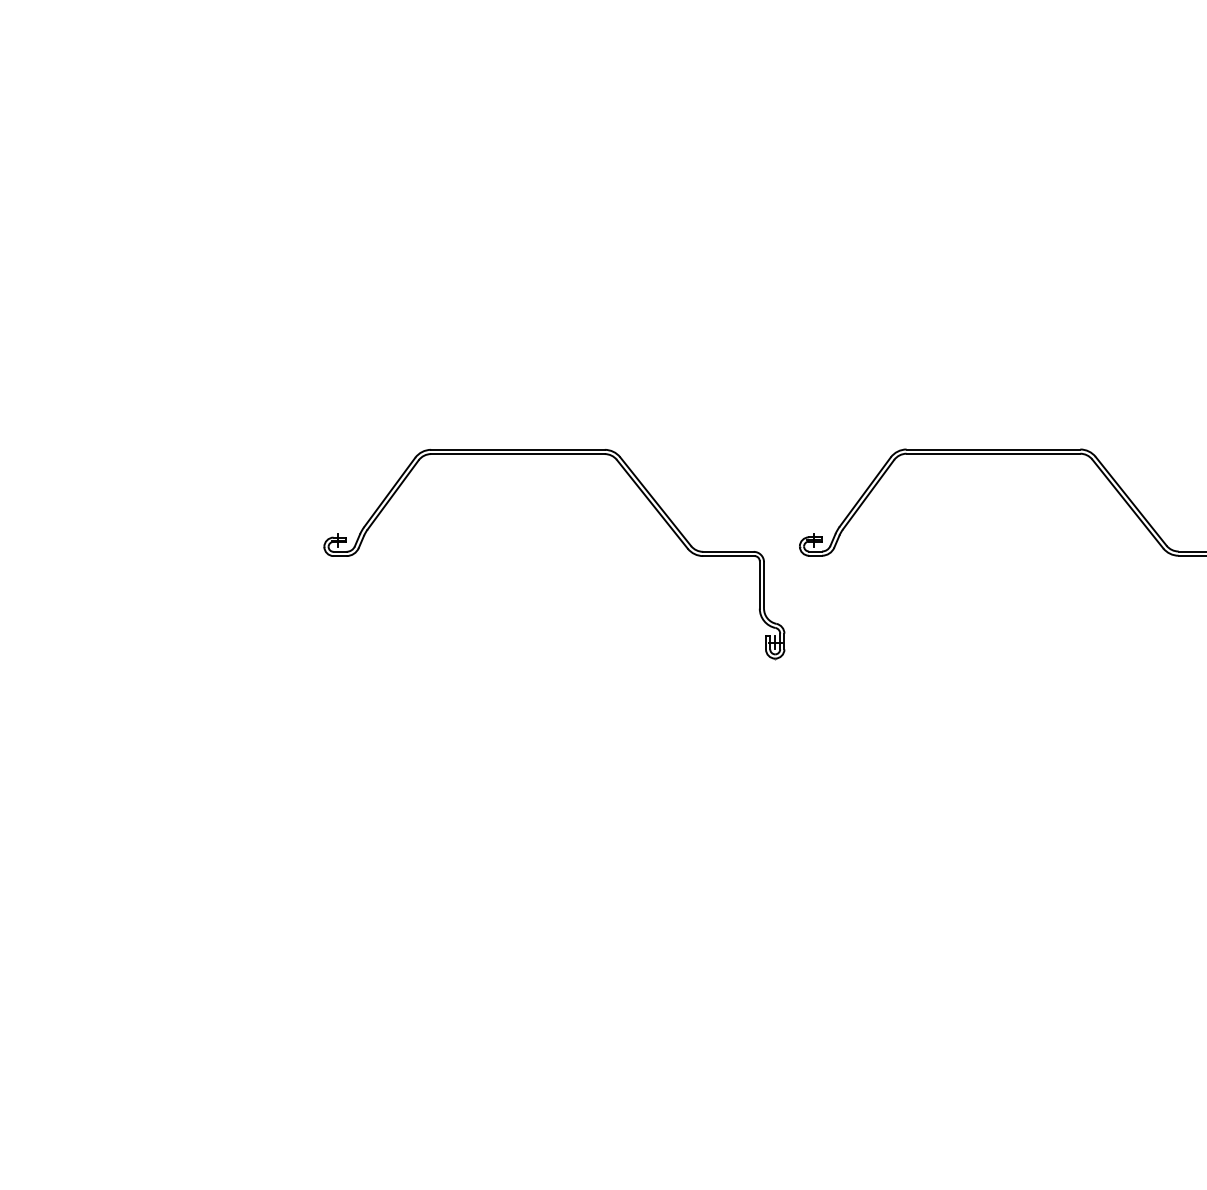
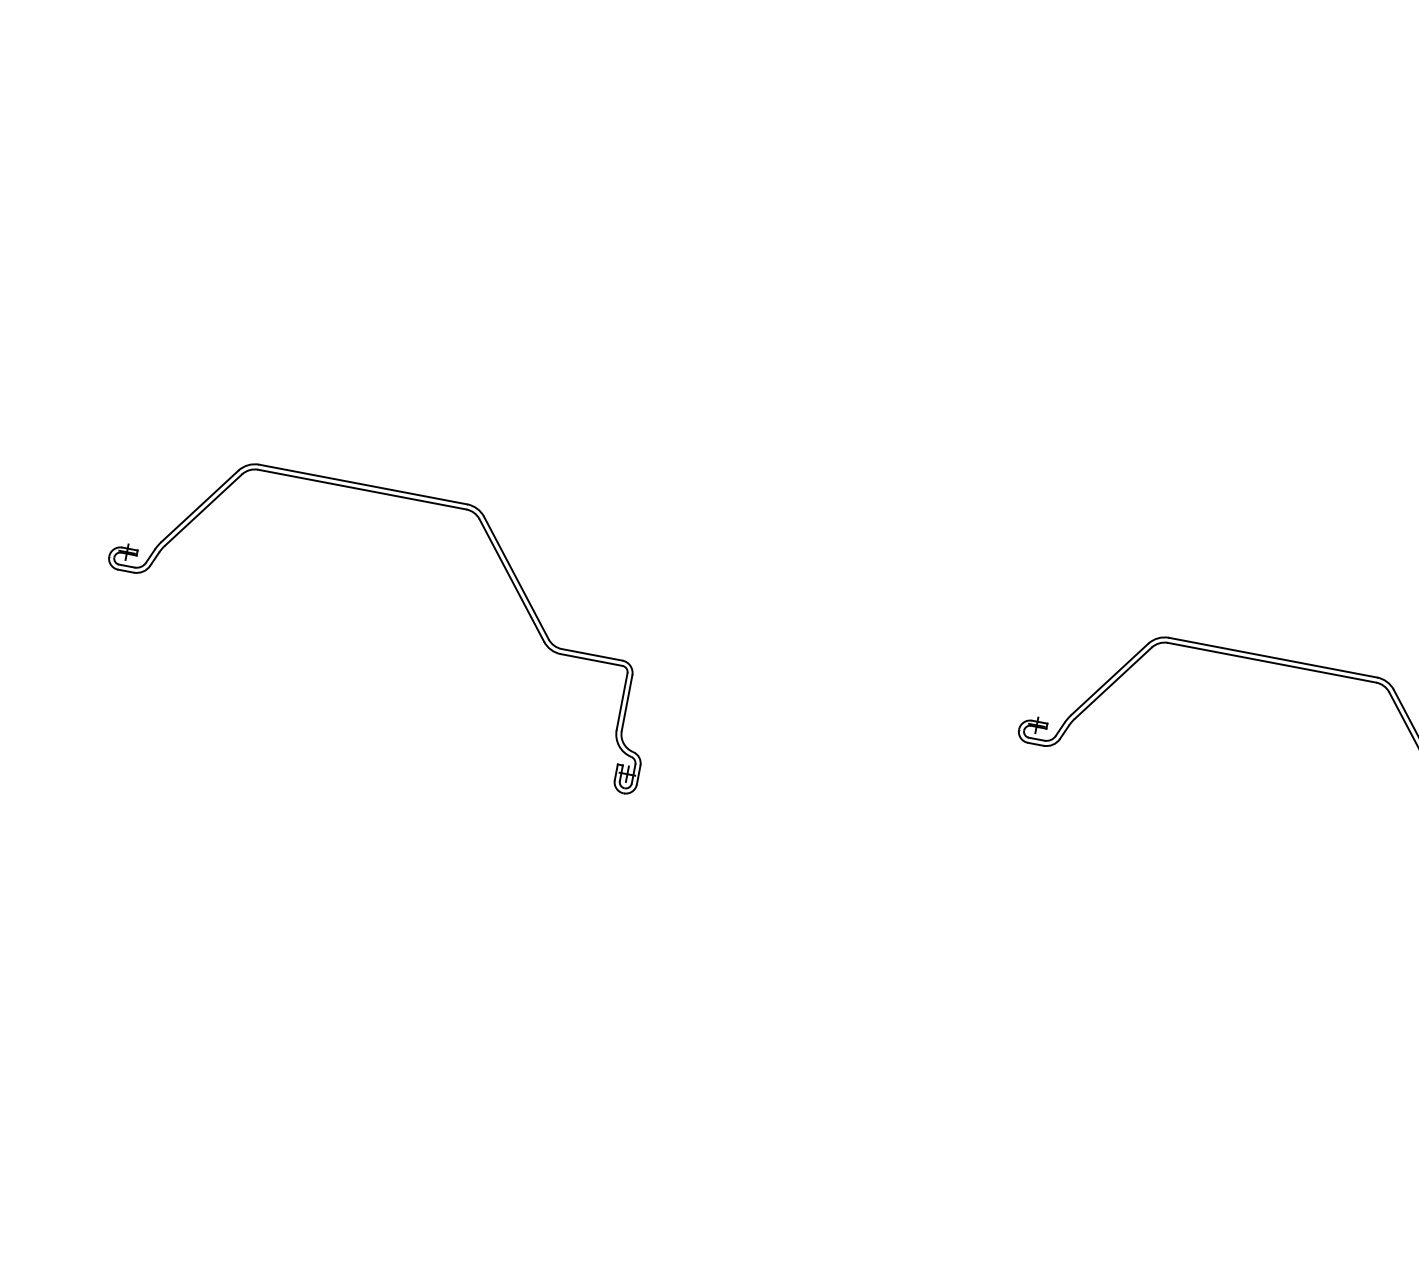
part: (554, 454) -> (406, 498), moved

